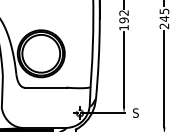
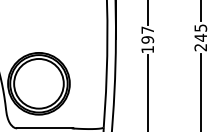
text: (123, 12) -> (147, 29), 192 -> 197

